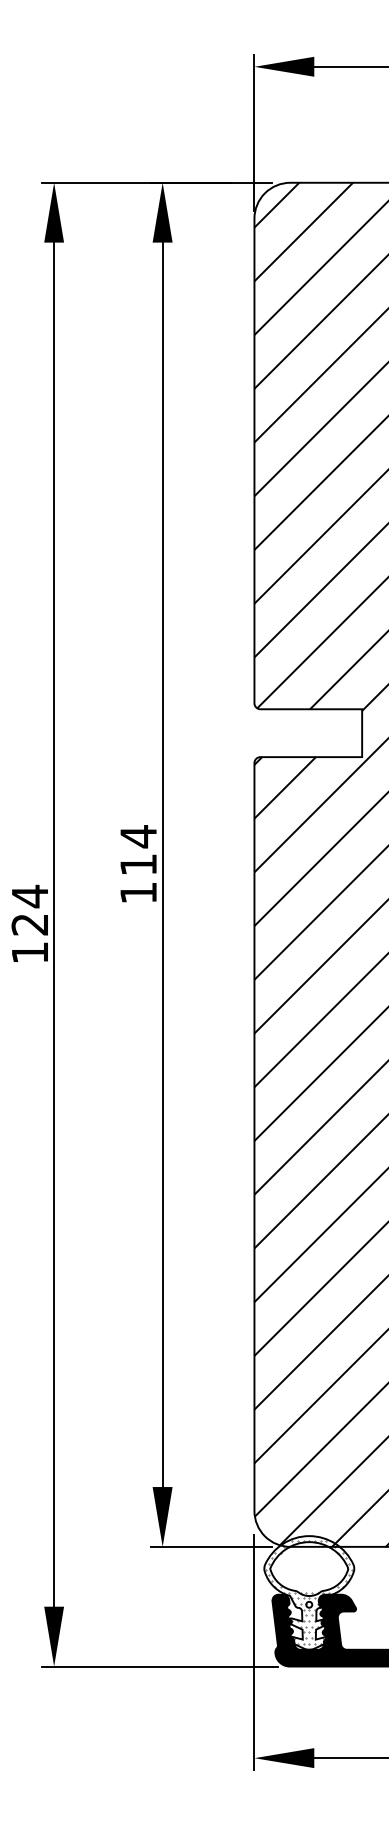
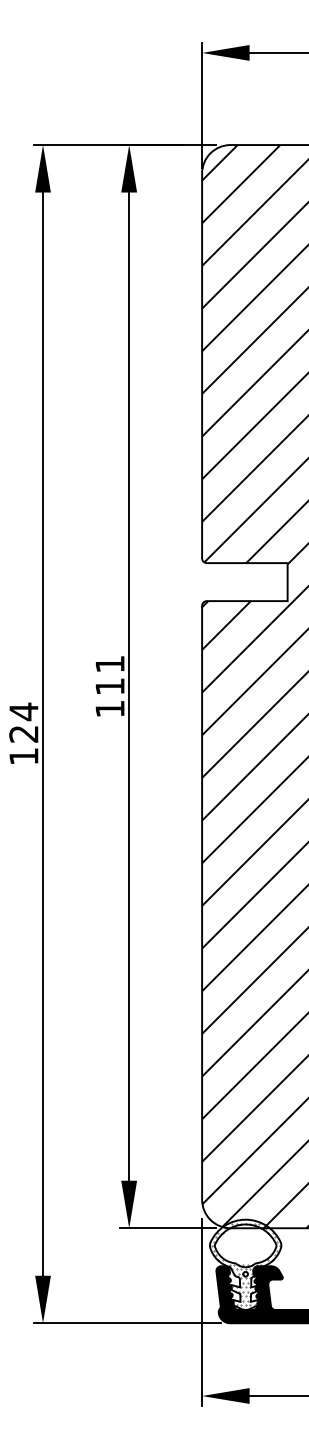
text: (137, 836) -> (109, 664), 114 -> 111

